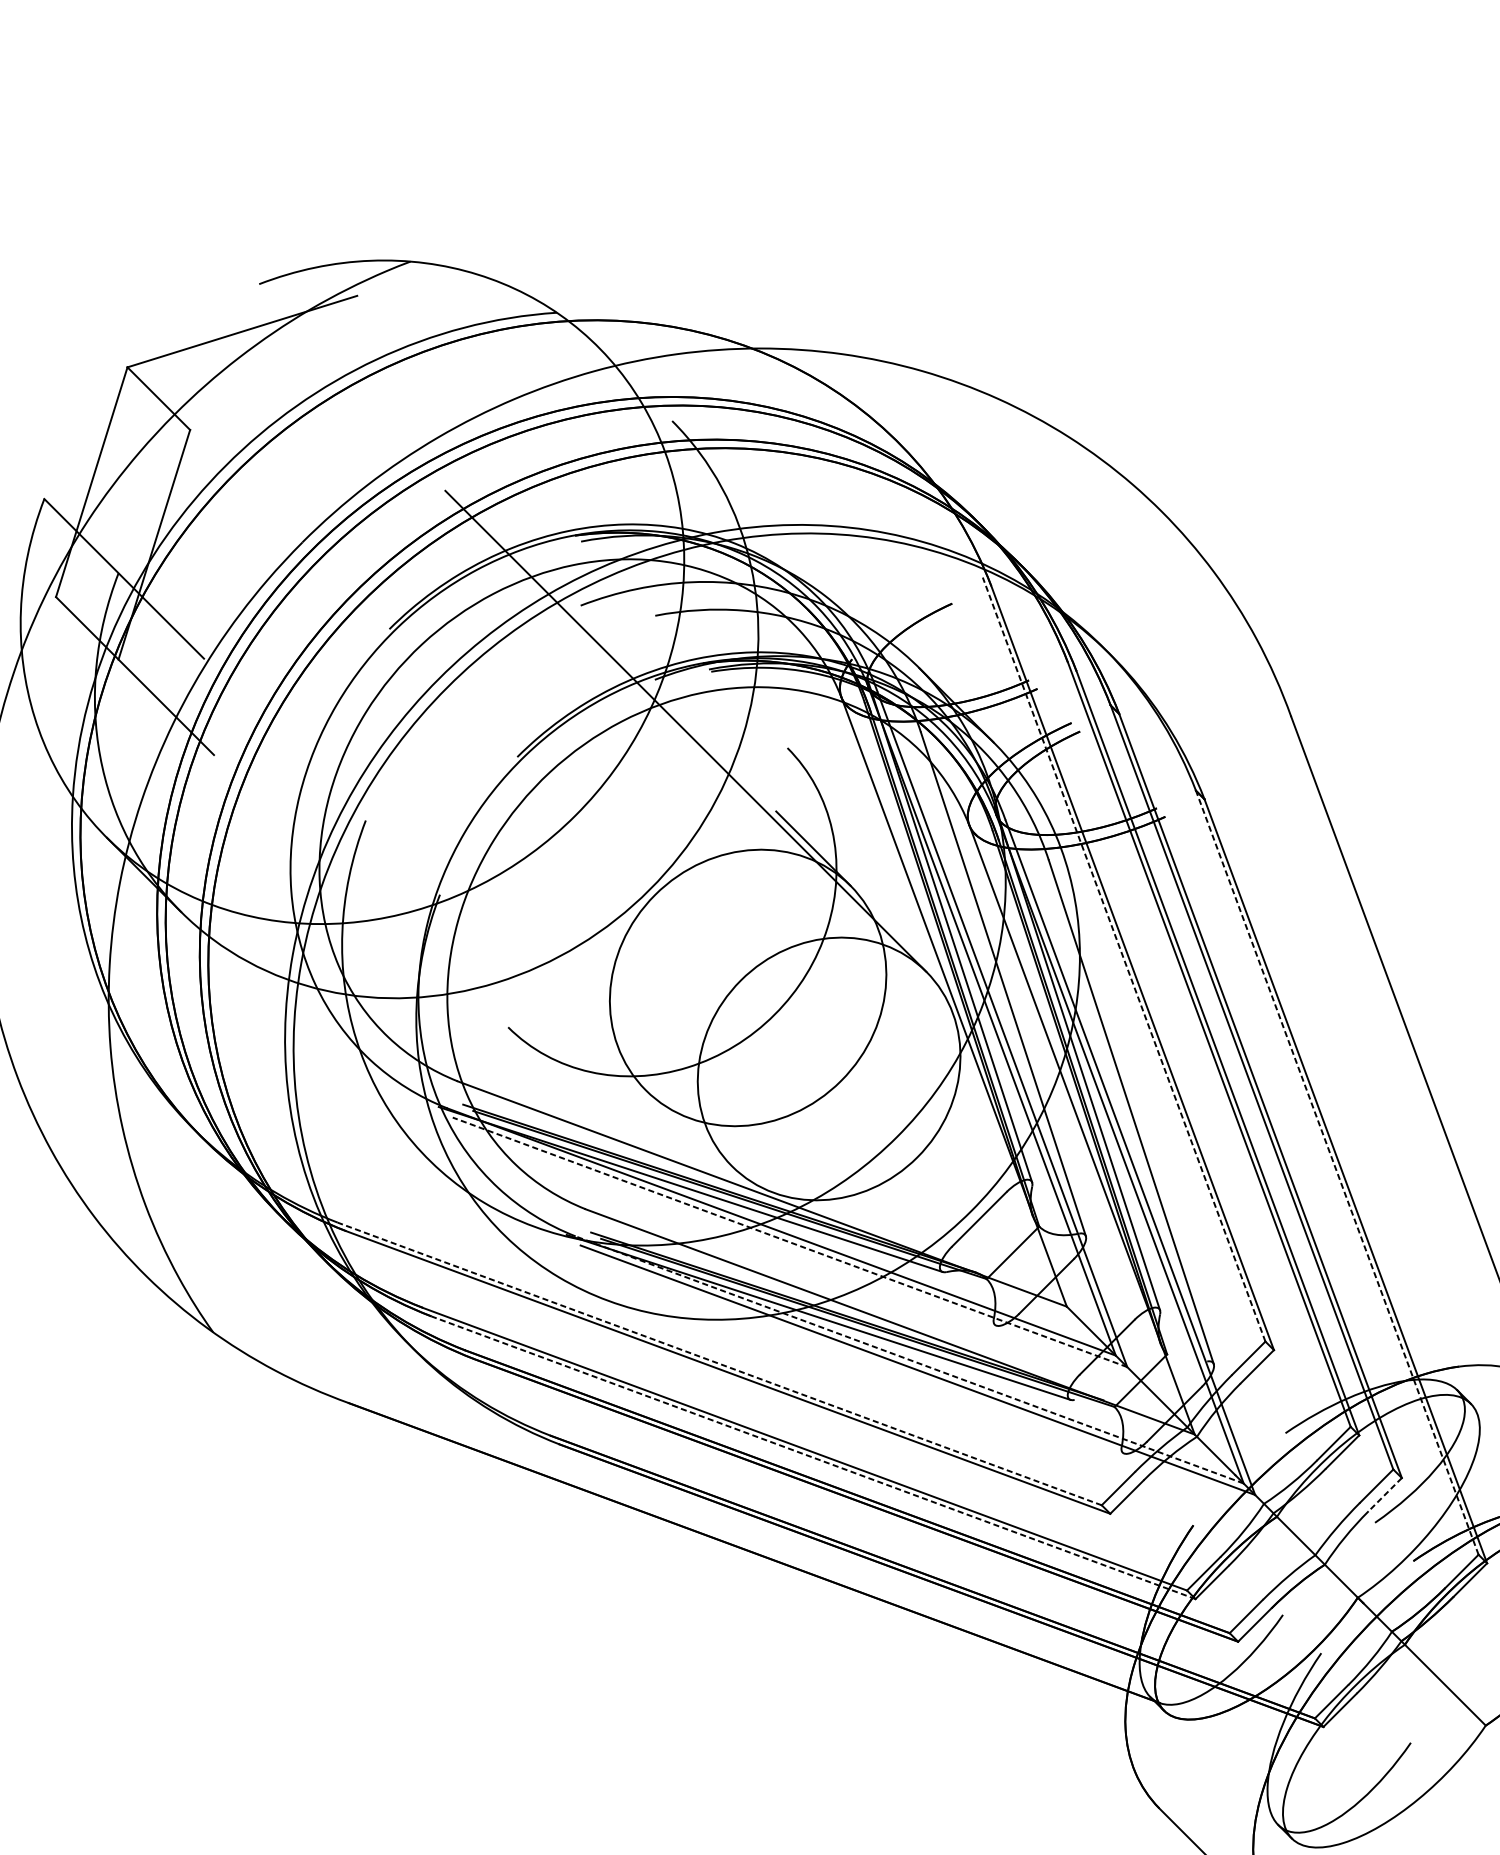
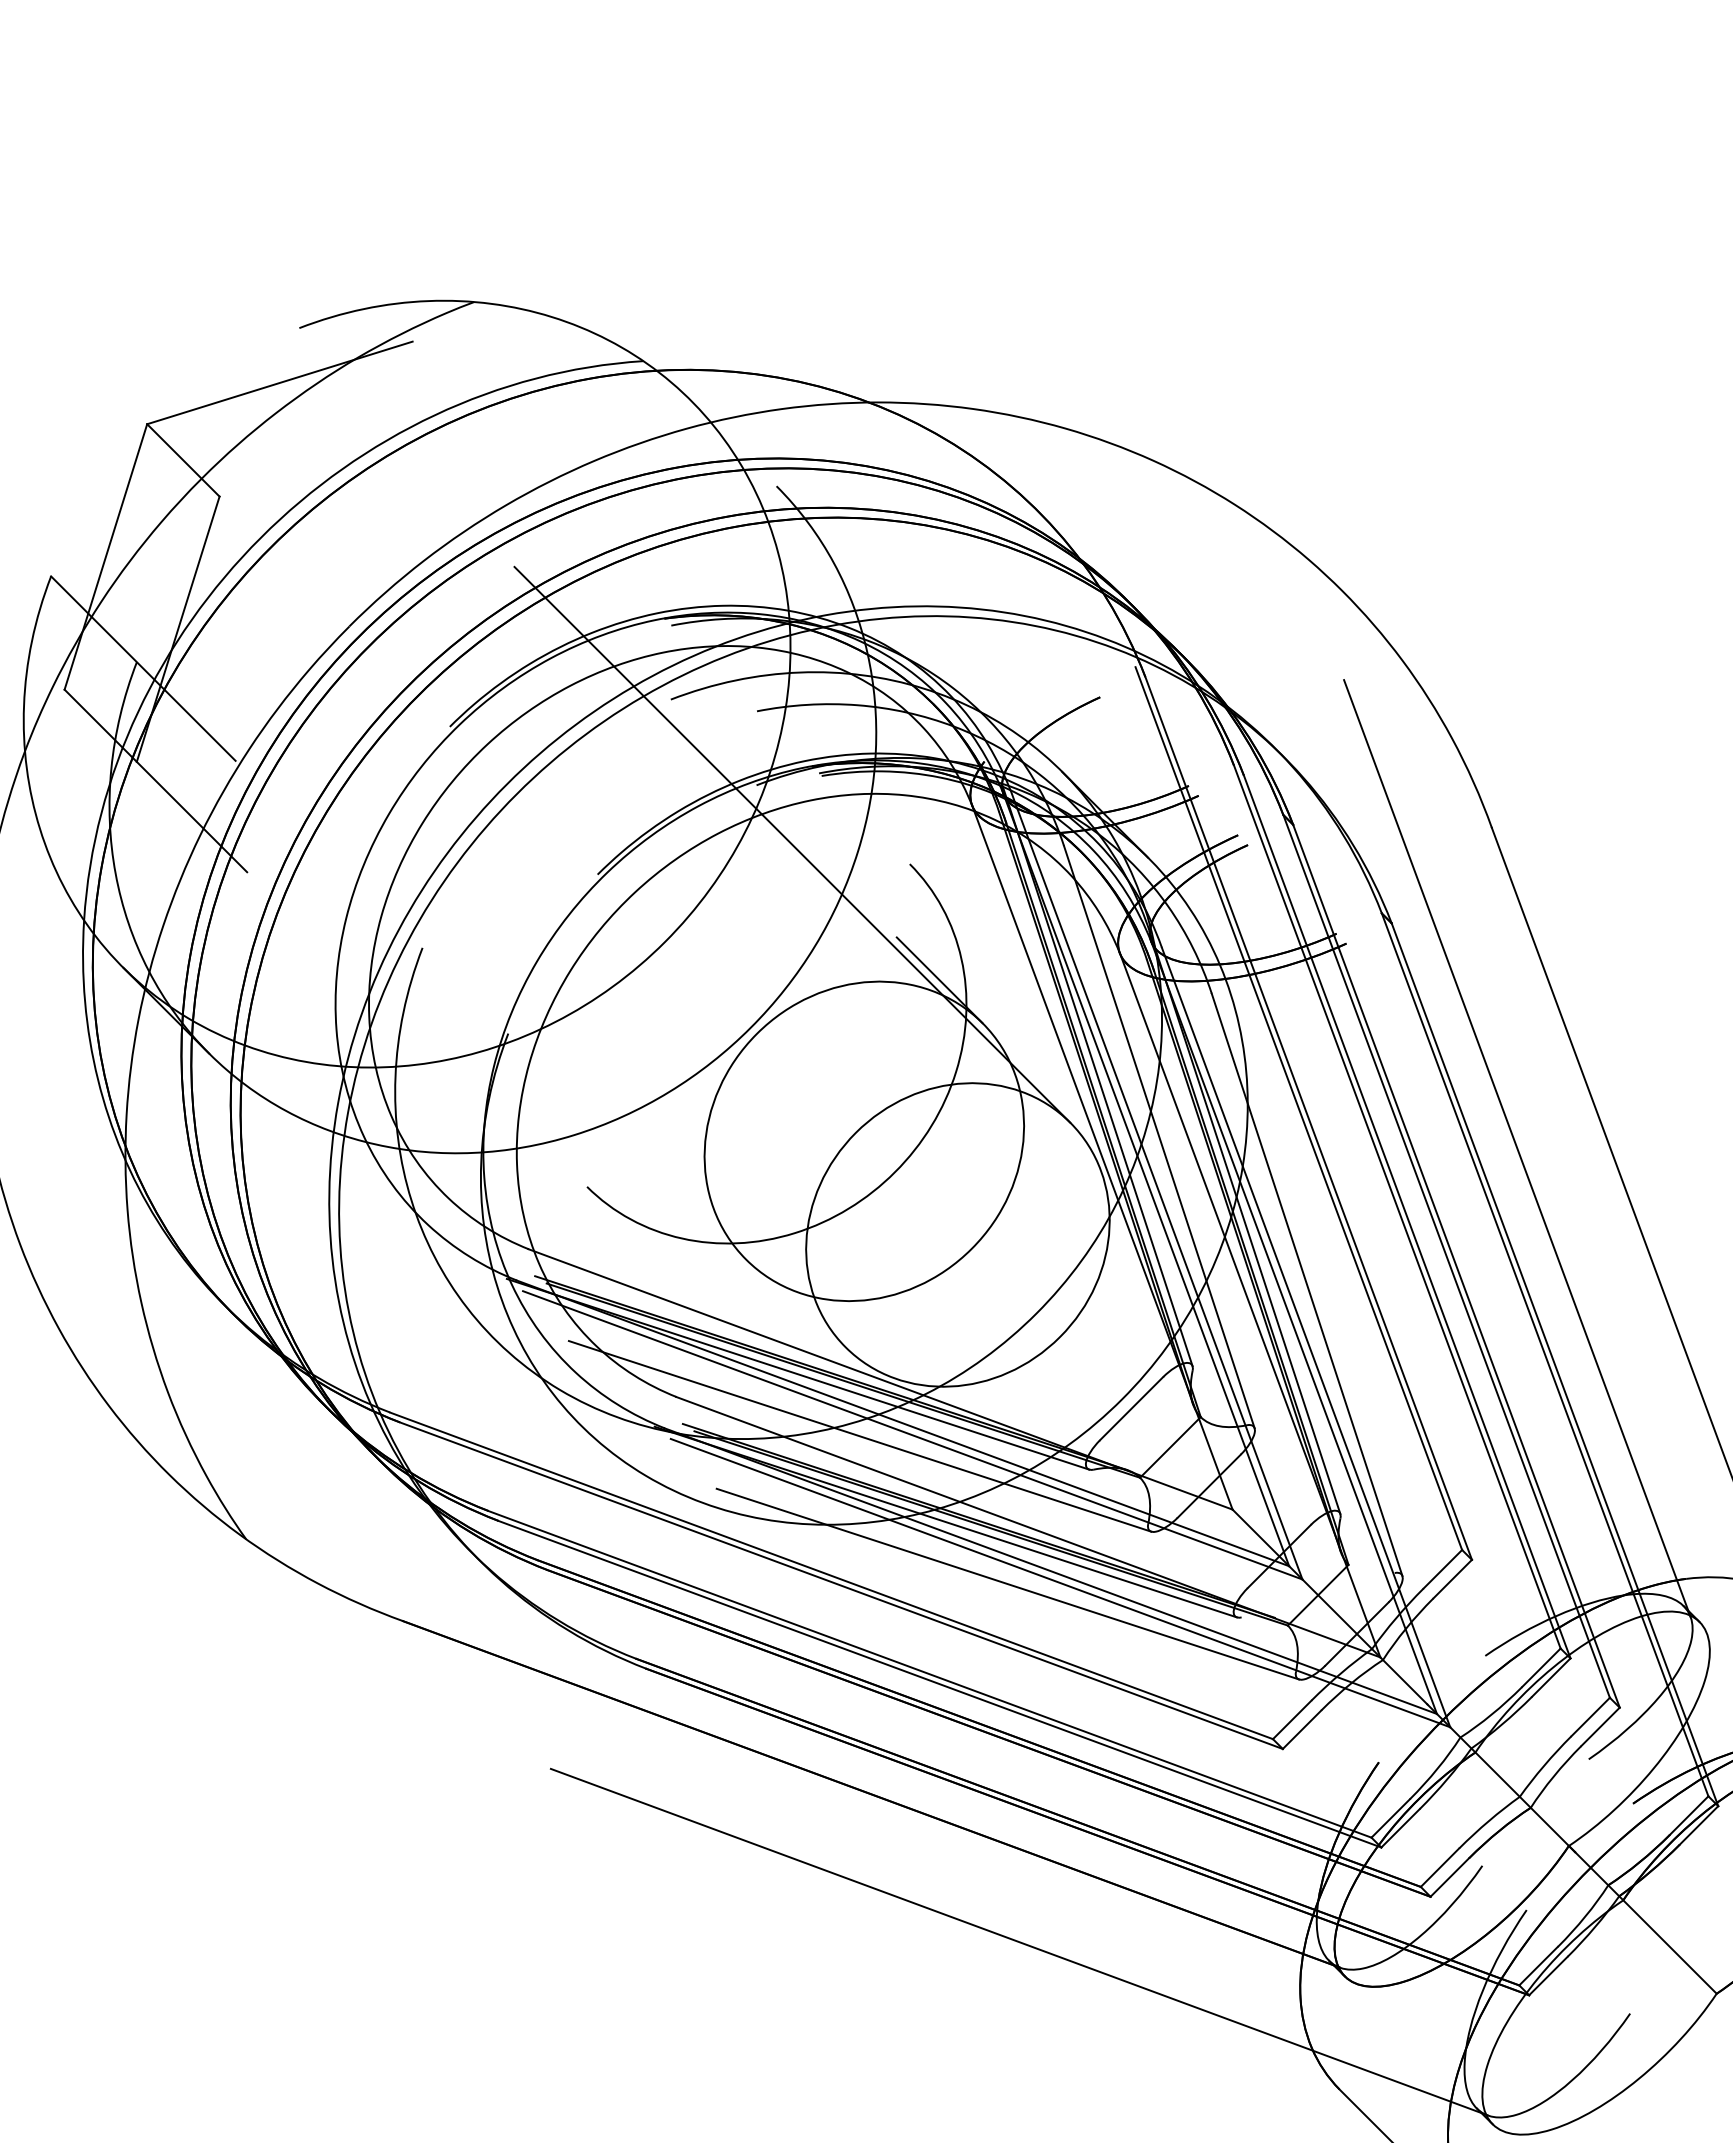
line: (1123, 959) -> (1298, 1108), dashed -> solid
line: (1313, 994) -> (1517, 1148), added
line: (1337, 1172) -> (1545, 1354), dashed -> solid
line: (789, 1242) -> (912, 1435), dashed -> solid
line: (743, 1243) -> (859, 1436), added
line: (909, 1360) -> (1050, 1571), dashed -> solid
line: (719, 1363) -> (831, 1575), dashed -> solid
line: (872, 1370) -> (1007, 1583), added
line: (813, 1457) -> (939, 1684), dashed -> solid
line: (1385, 1495) -> (1600, 1727), dashed -> solid
line: (881, 1680) -> (1018, 1941), added

